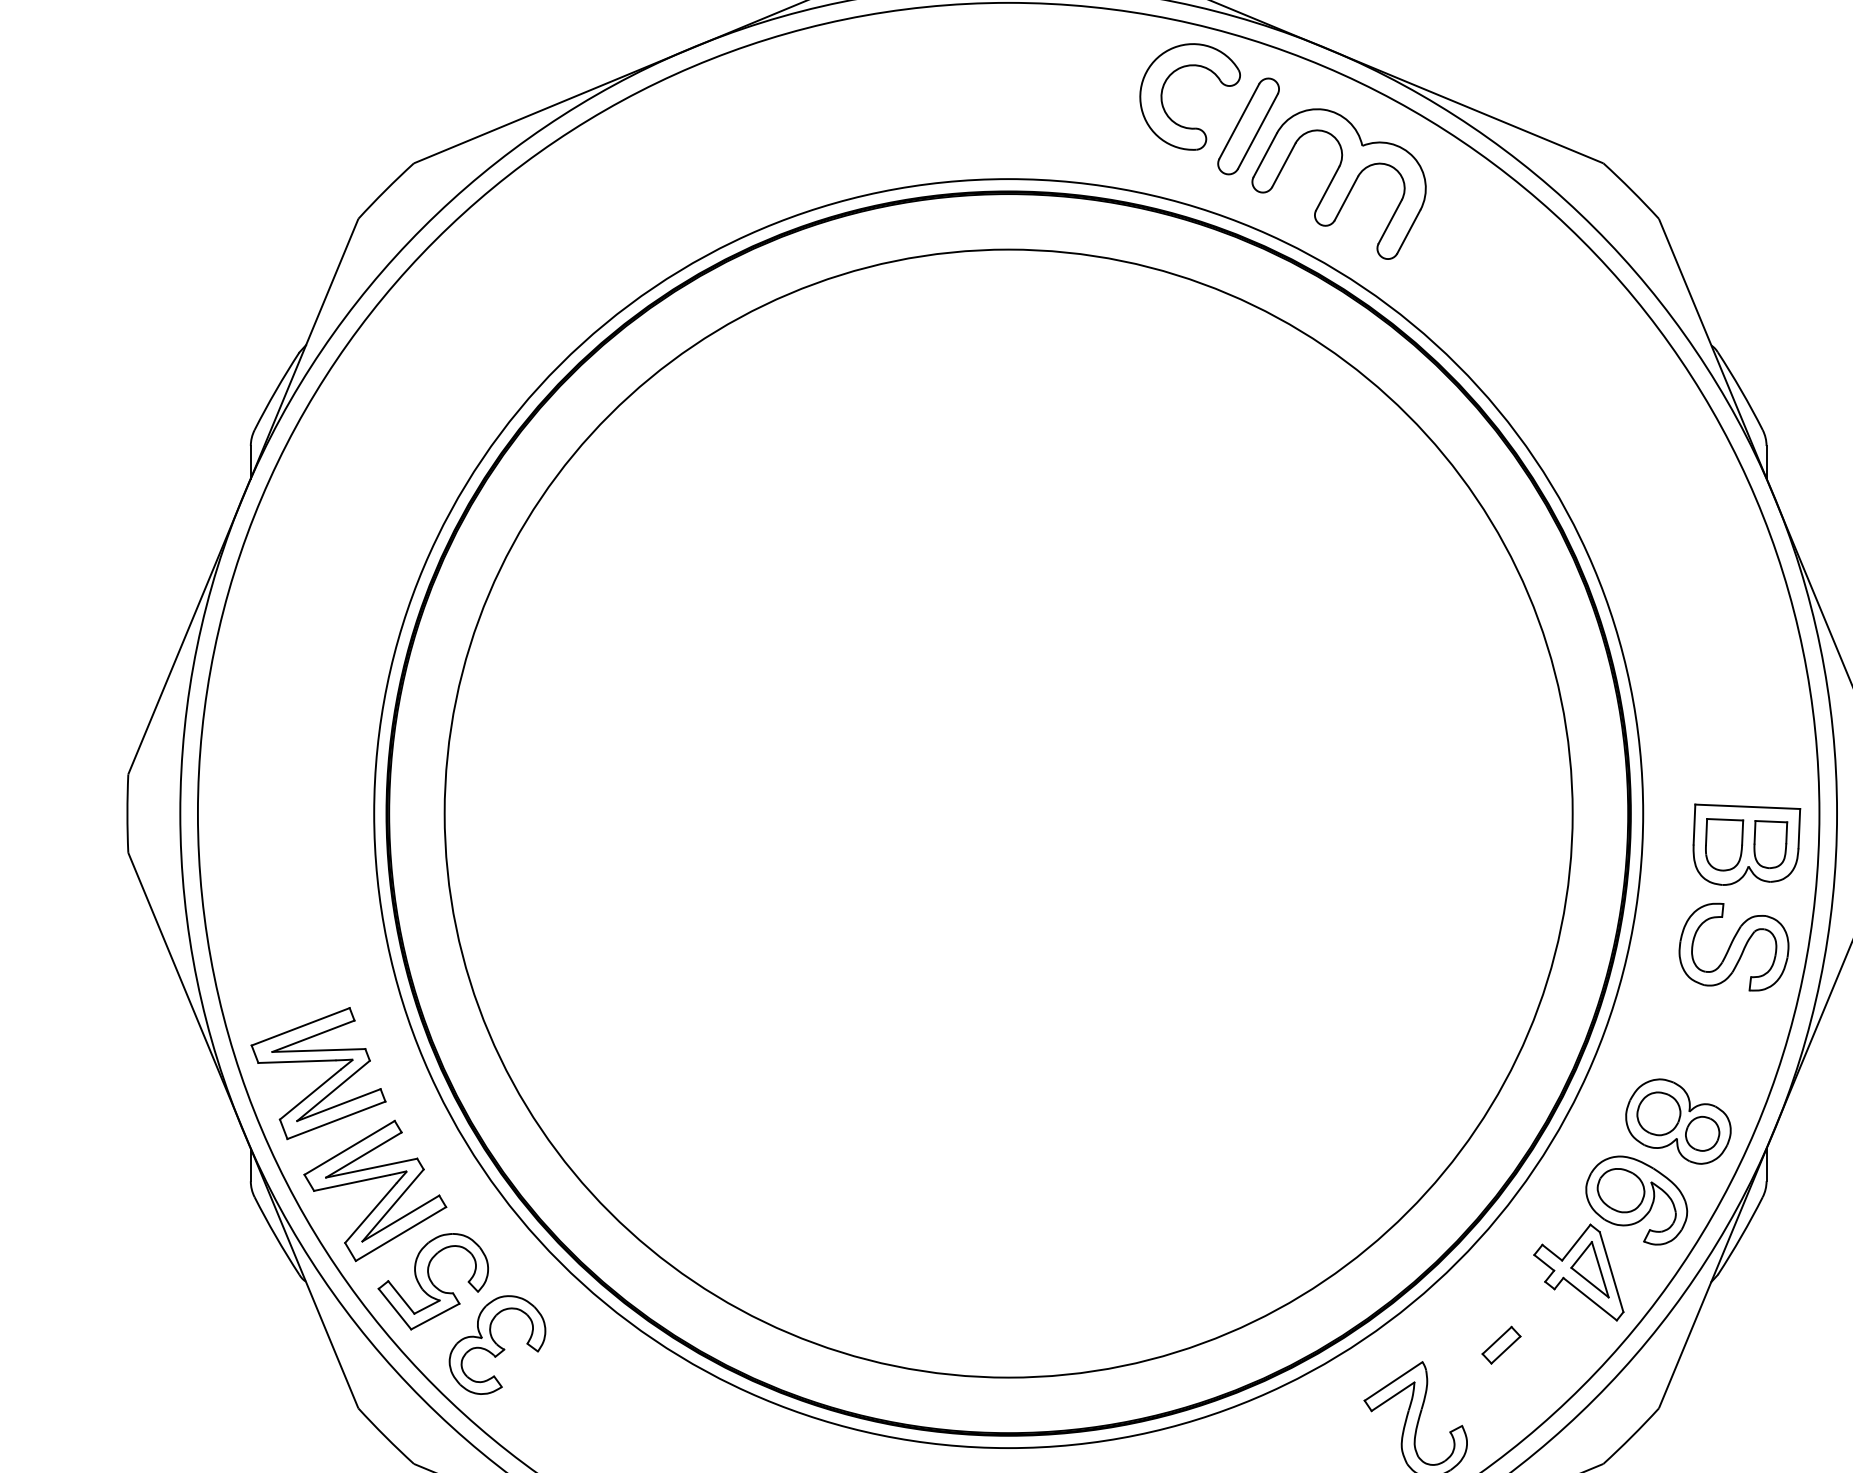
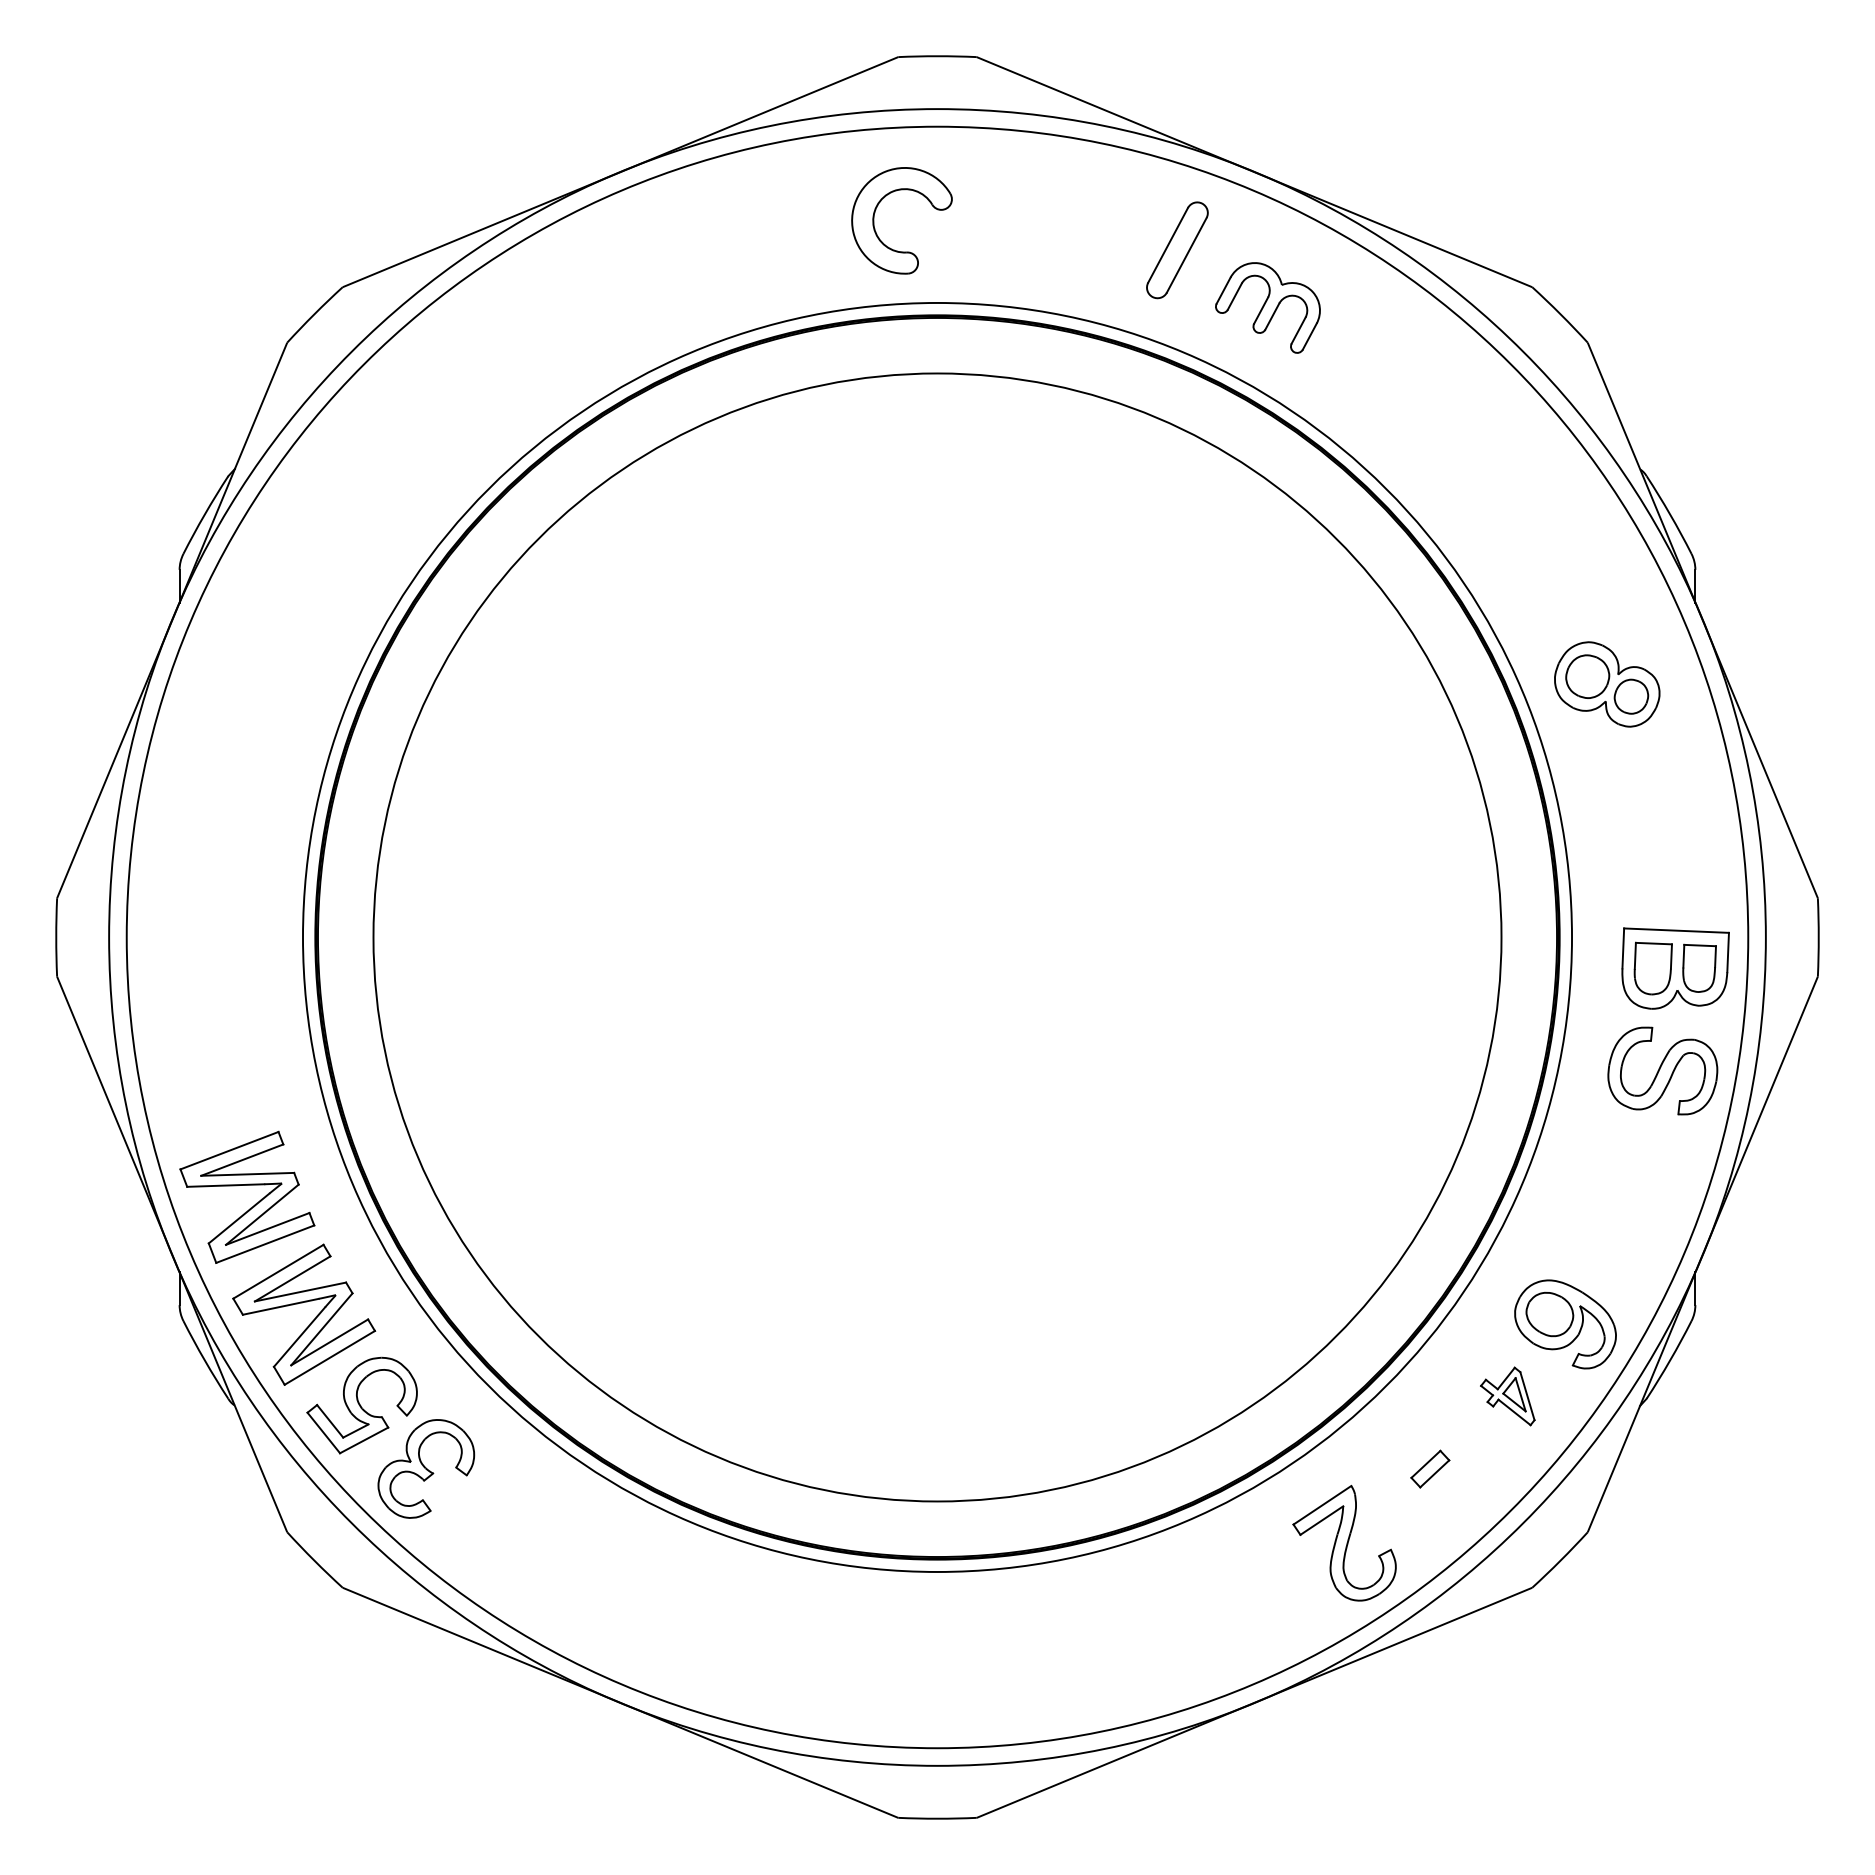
part: (1163, 89) -> (875, 213), moved
part: (1338, 183) -> (1267, 307), size x0.6
part: (1678, 1121) -> (1607, 684), moved
part: (1578, 1272) -> (1507, 1396), size x0.6

